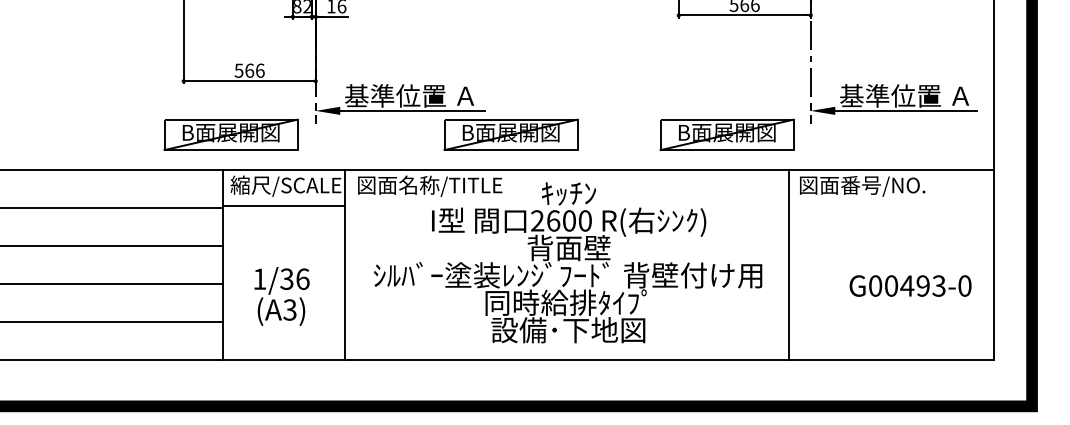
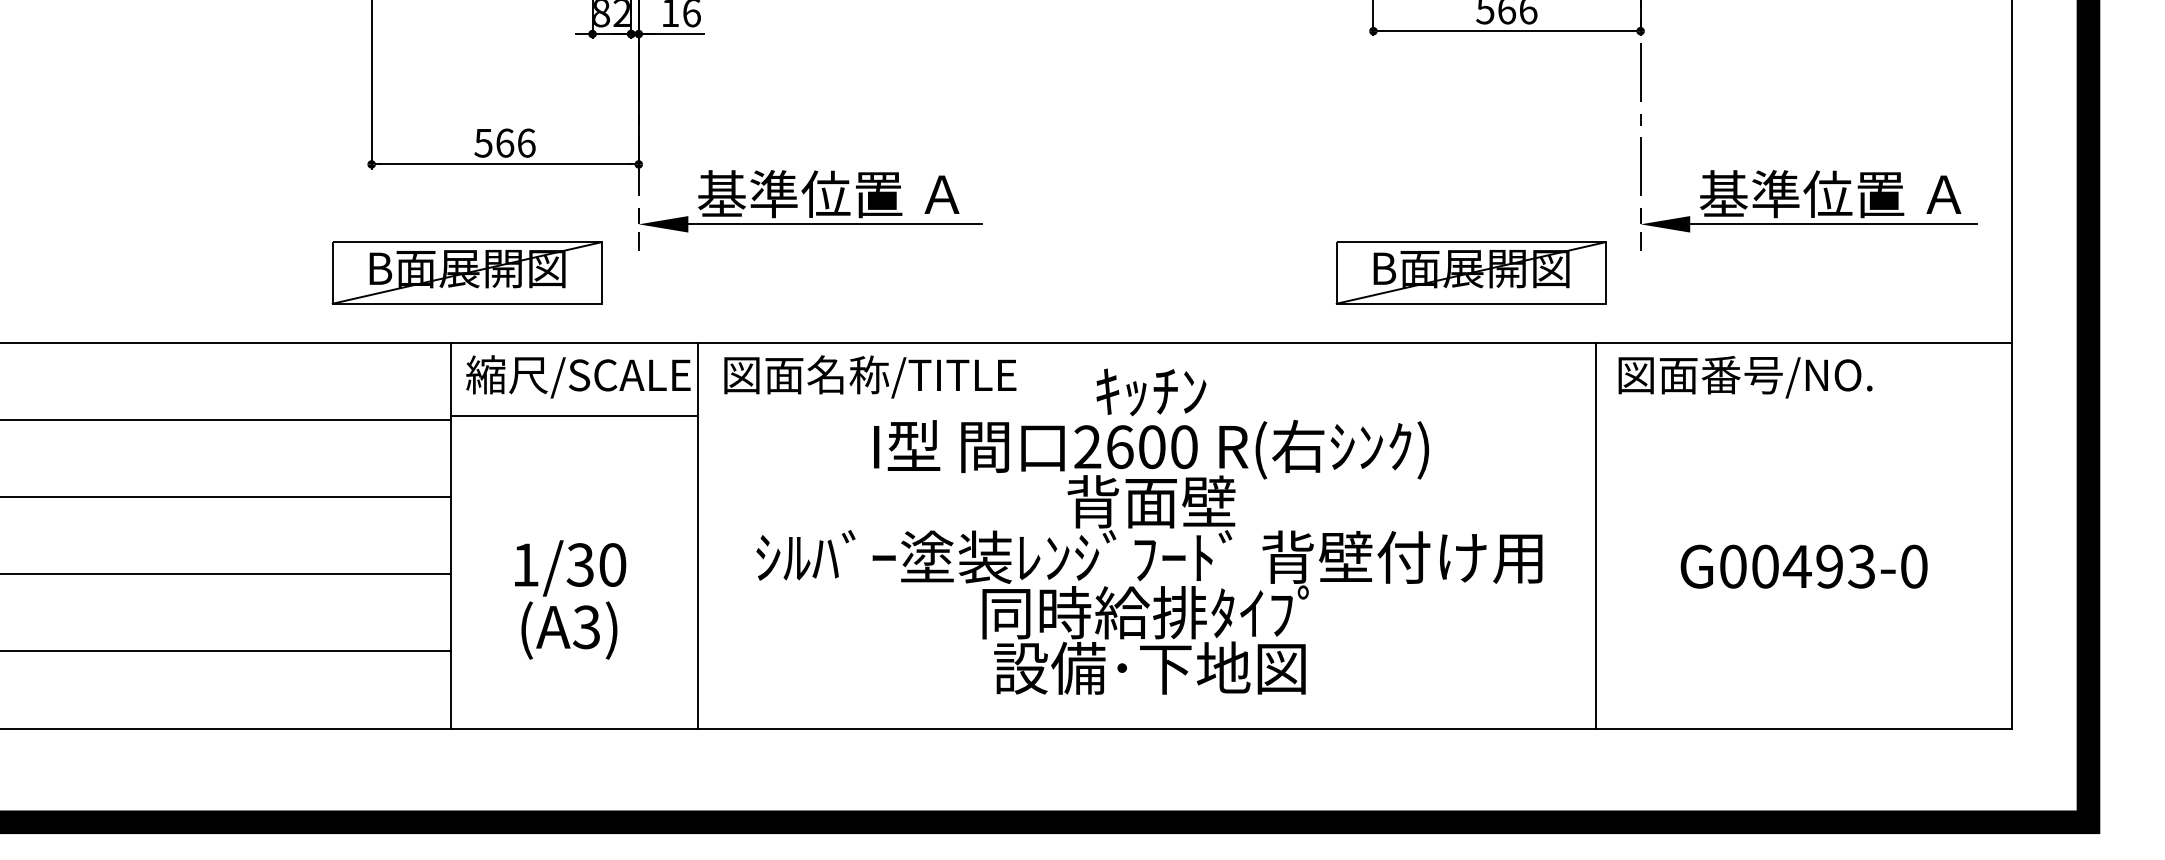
part: (510, 134) -> (1032, 272), removed
text: (302, 278) -> (611, 563), 1/36 -> 1/30
text: (910, 285) -> (1803, 565), moved

